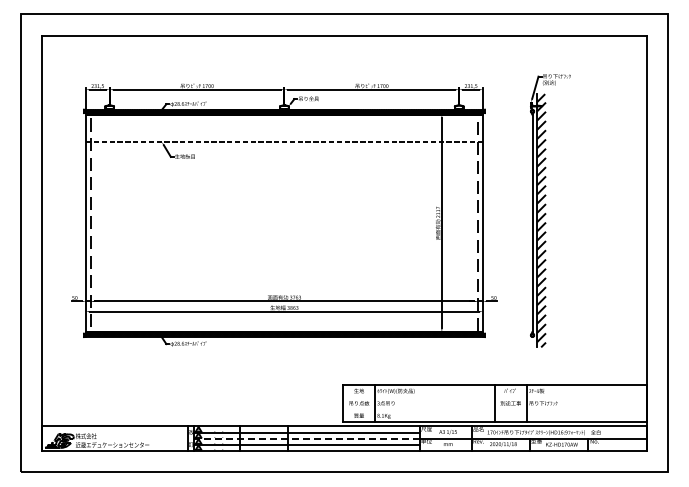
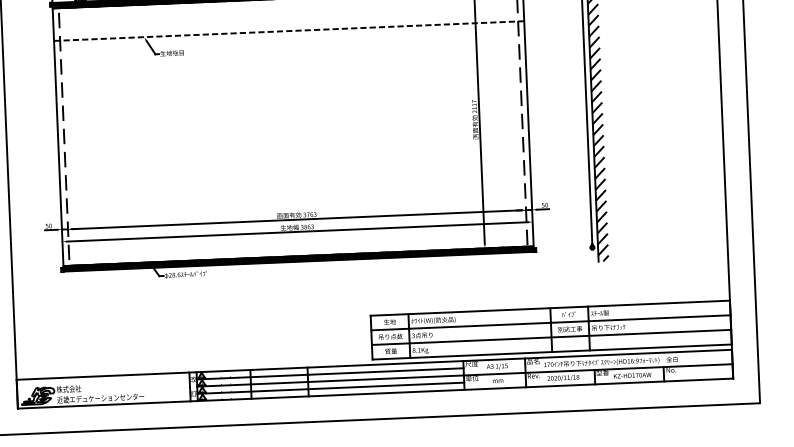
line: (494, 397) -> (550, 323), added
line: (494, 409) -> (551, 337), added
line: (307, 438) -> (331, 380), dashed -> solid

